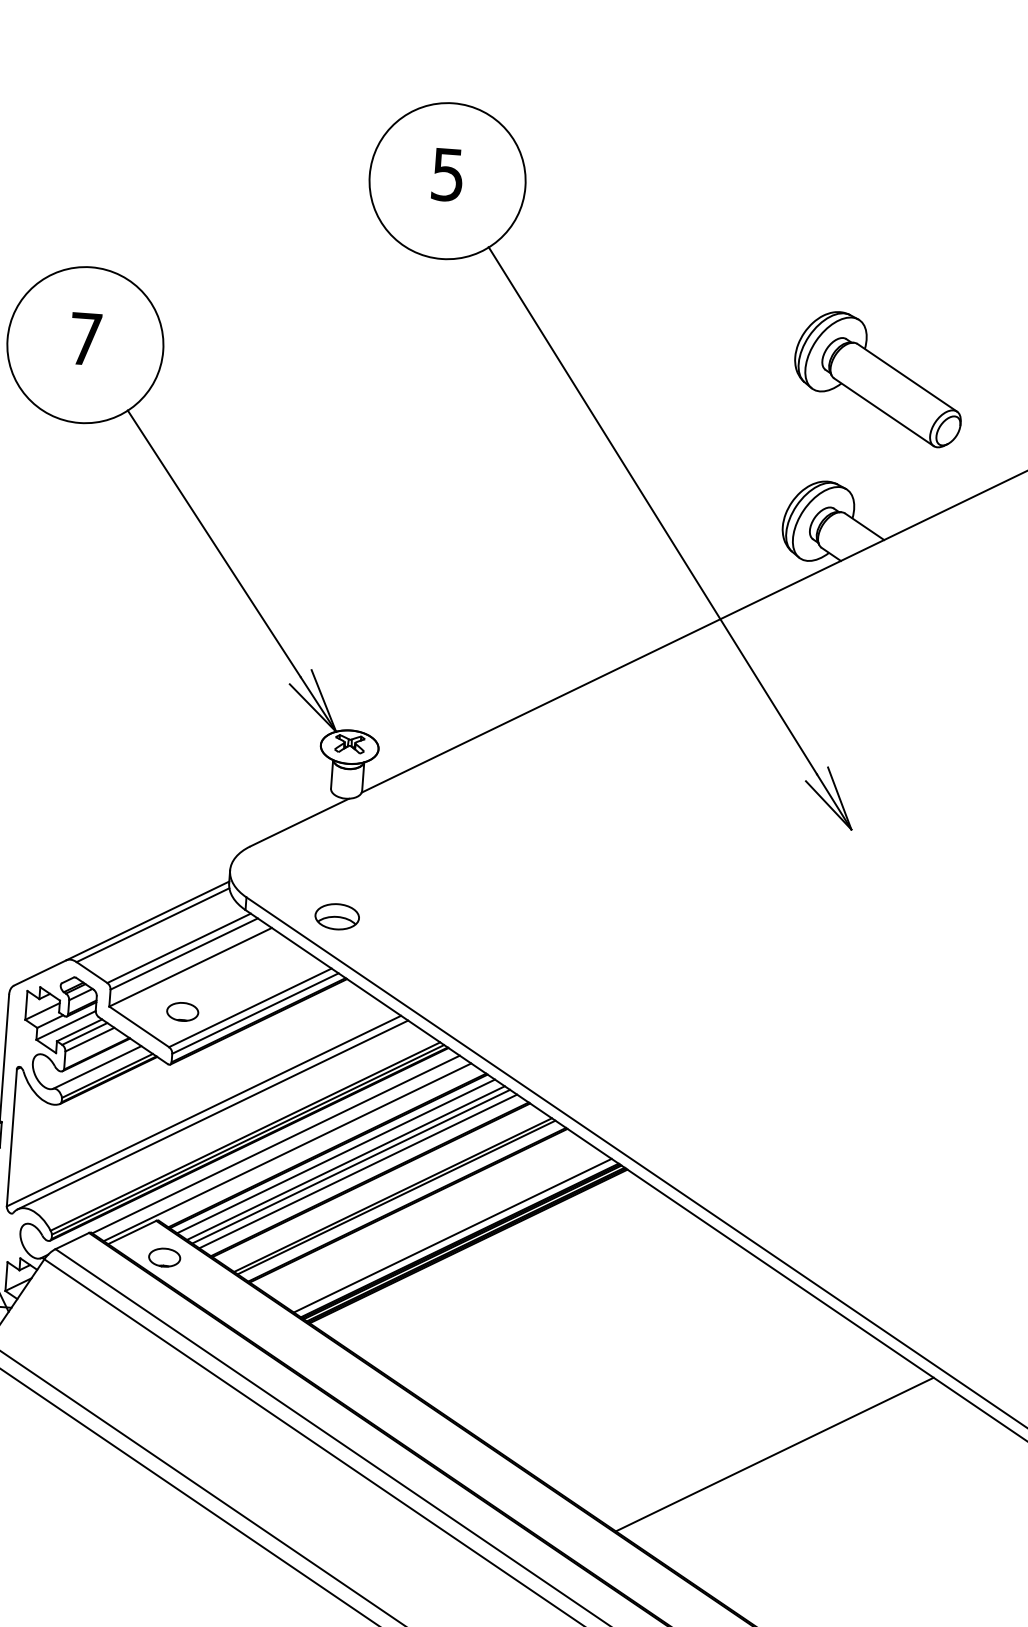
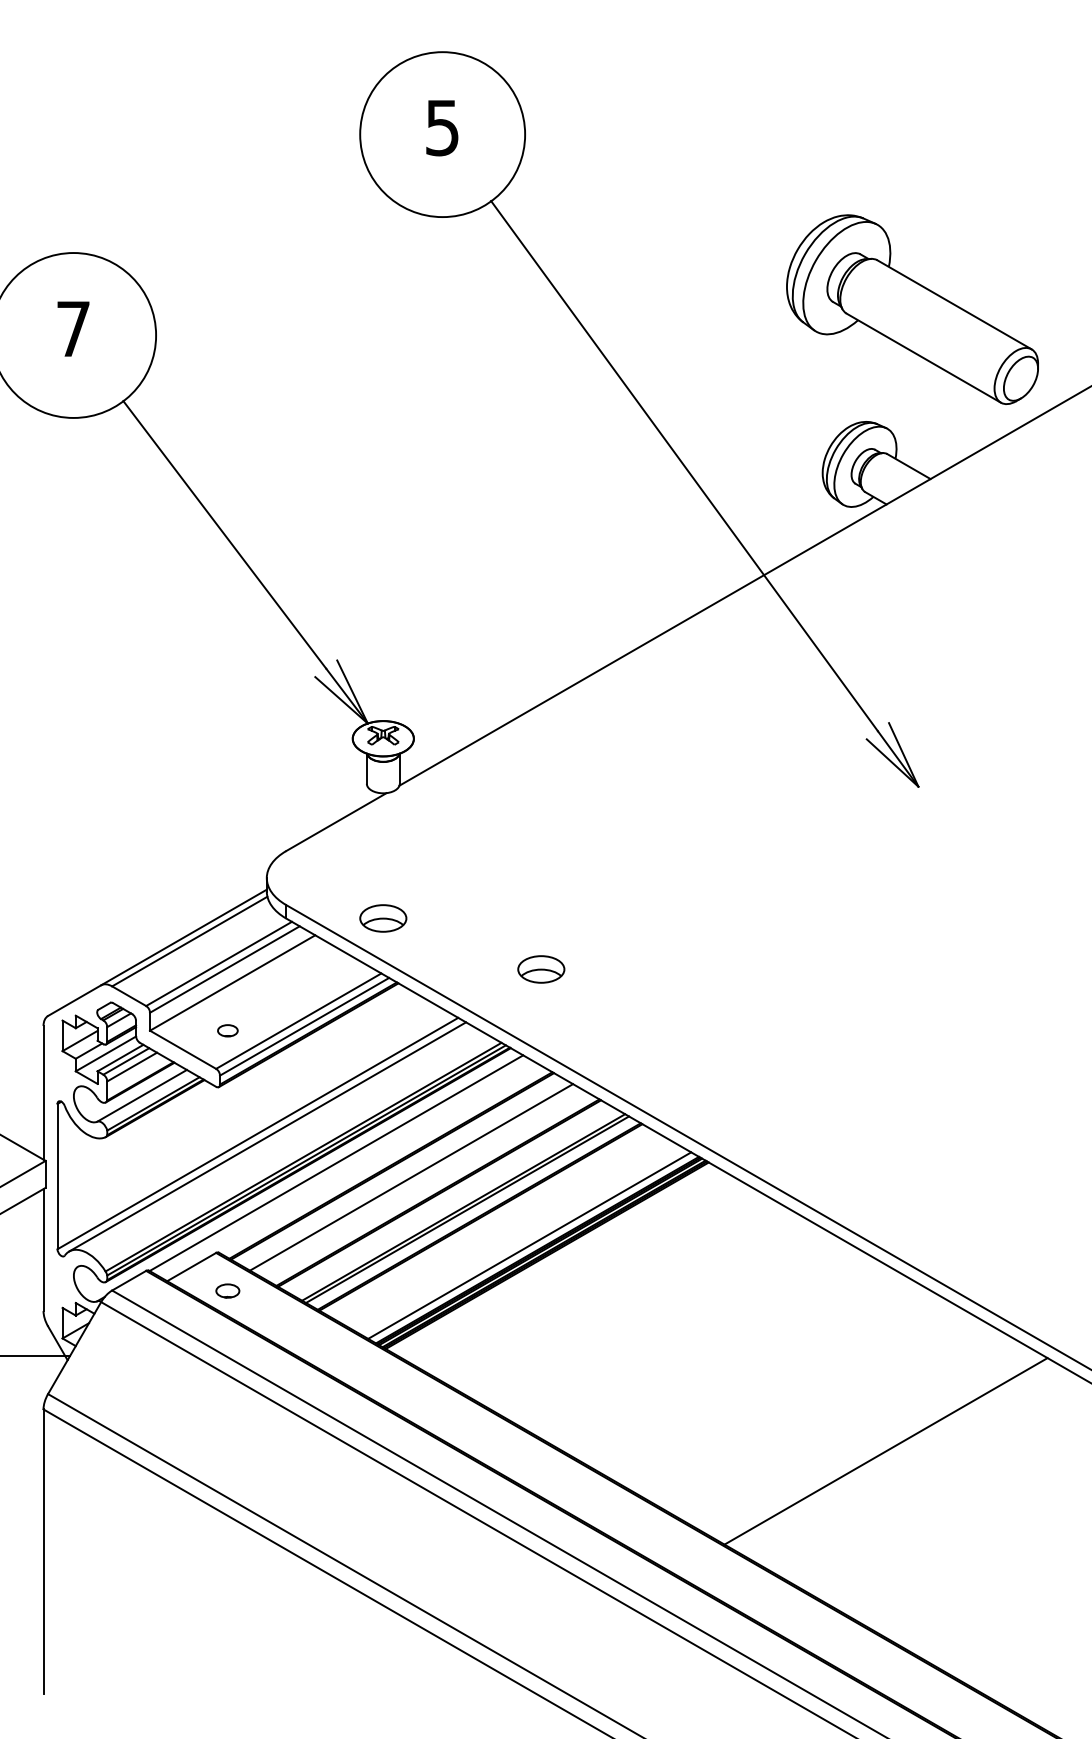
part: (877, 378) -> (911, 309), size x1.4
part: (483, 975) -> (541, 969), added
part: (182, 1011) -> (227, 1030), size x0.6
line: (286, 1152) -> (348, 1170), removed
line: (336, 1155) -> (400, 1170), removed
line: (350, 1166) -> (416, 1180), removed
line: (357, 1171) -> (424, 1185), removed
part: (164, 1257) -> (227, 1290), size x0.7

